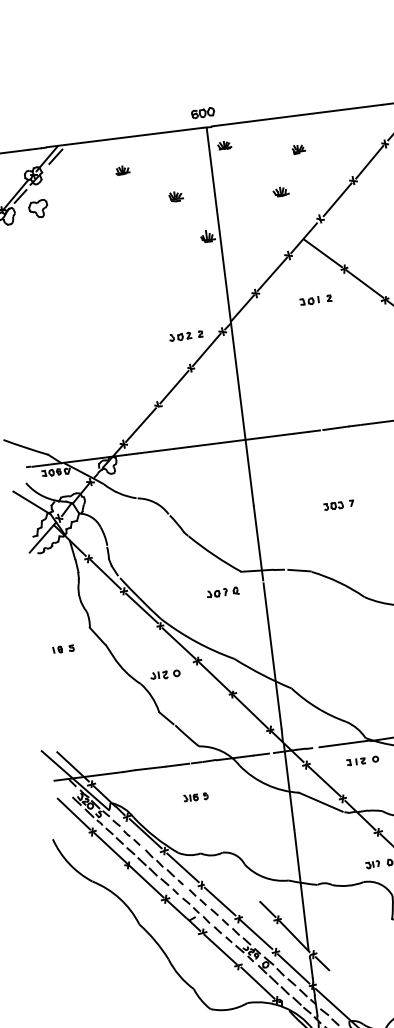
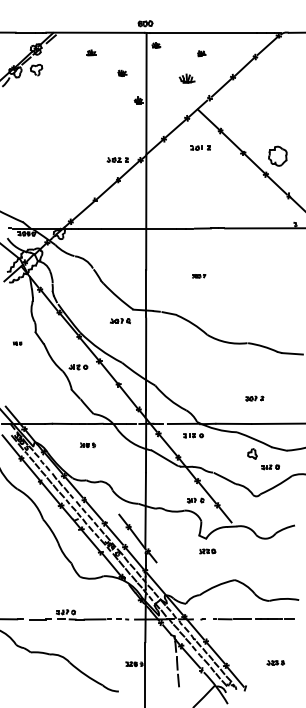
part: (280, 190) -> (187, 77), size x1.6
part: (338, 505) -> (198, 276), size x0.7
part: (63, 649) -> (17, 343), size x0.6

